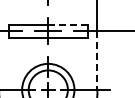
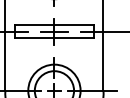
line: (67, 24) -> (73, 25), dashed -> solid
line: (97, 61) -> (103, 62), dashed -> solid

